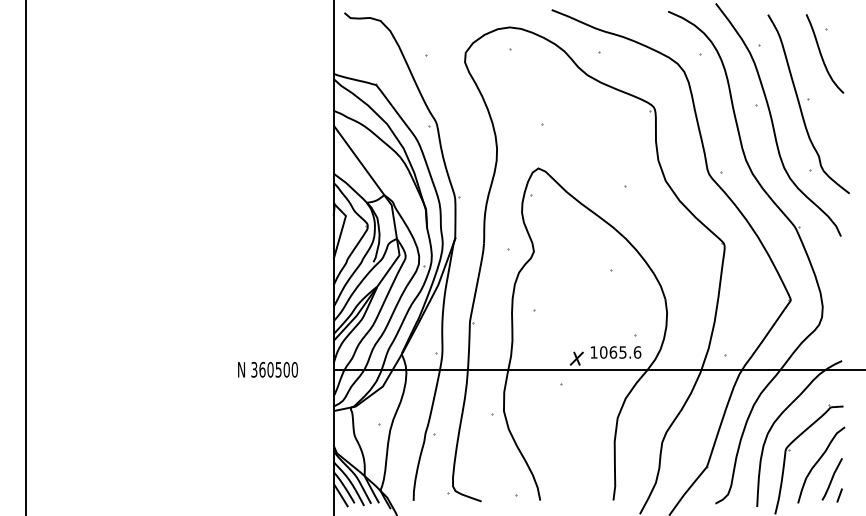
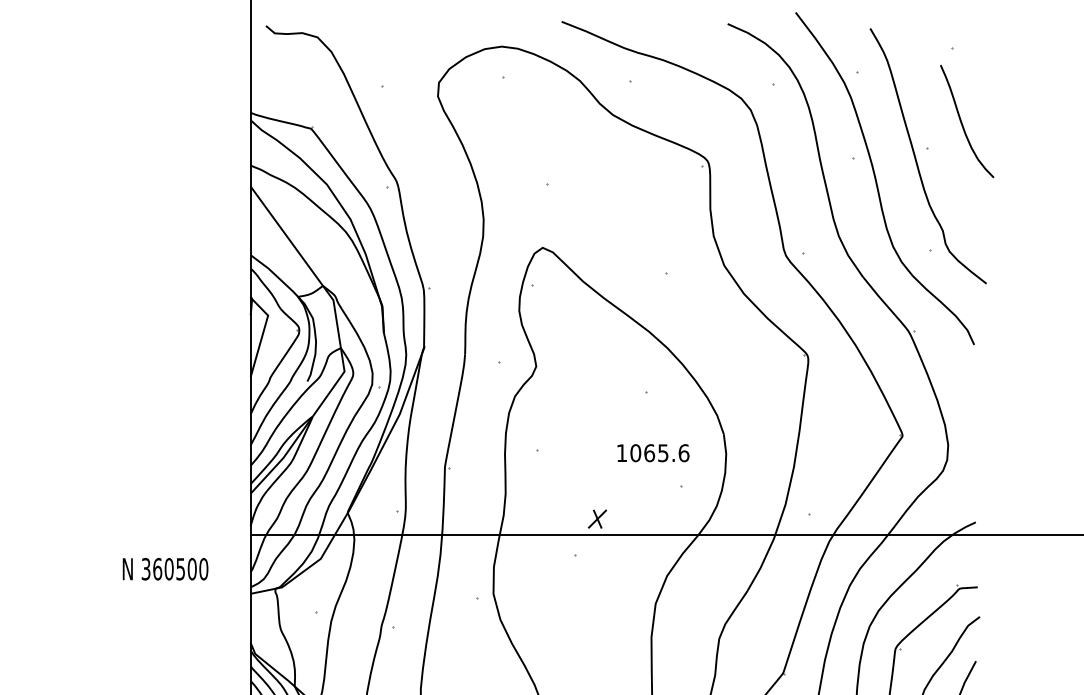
curve: (822, 55) -> (963, 123), moved
text: (616, 352) -> (654, 453), moved
text: (267, 369) -> (164, 568), moved

